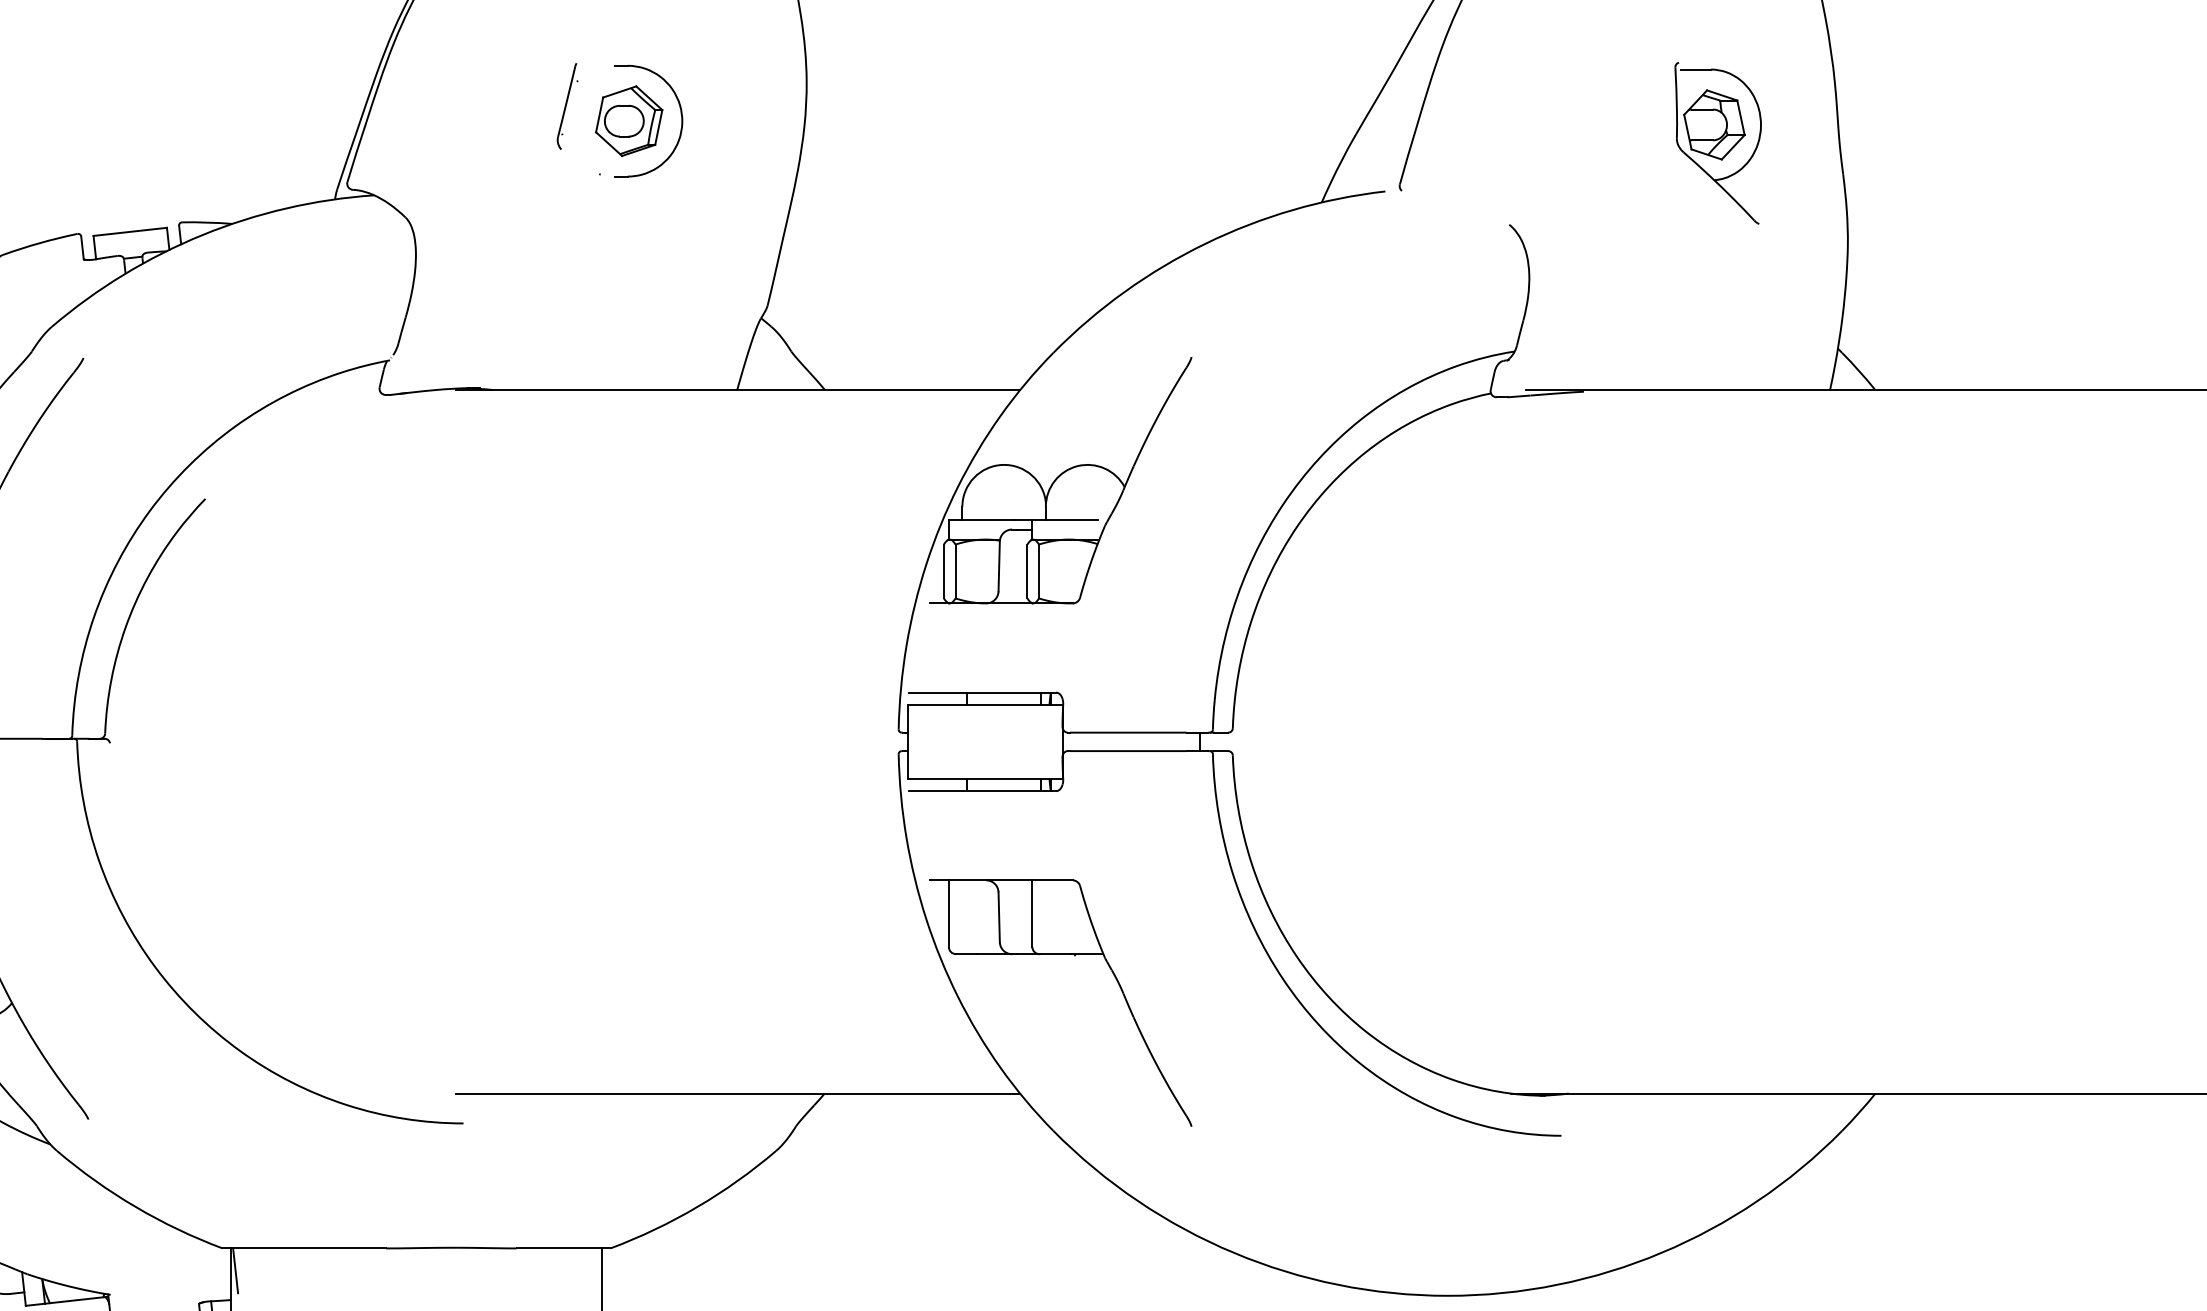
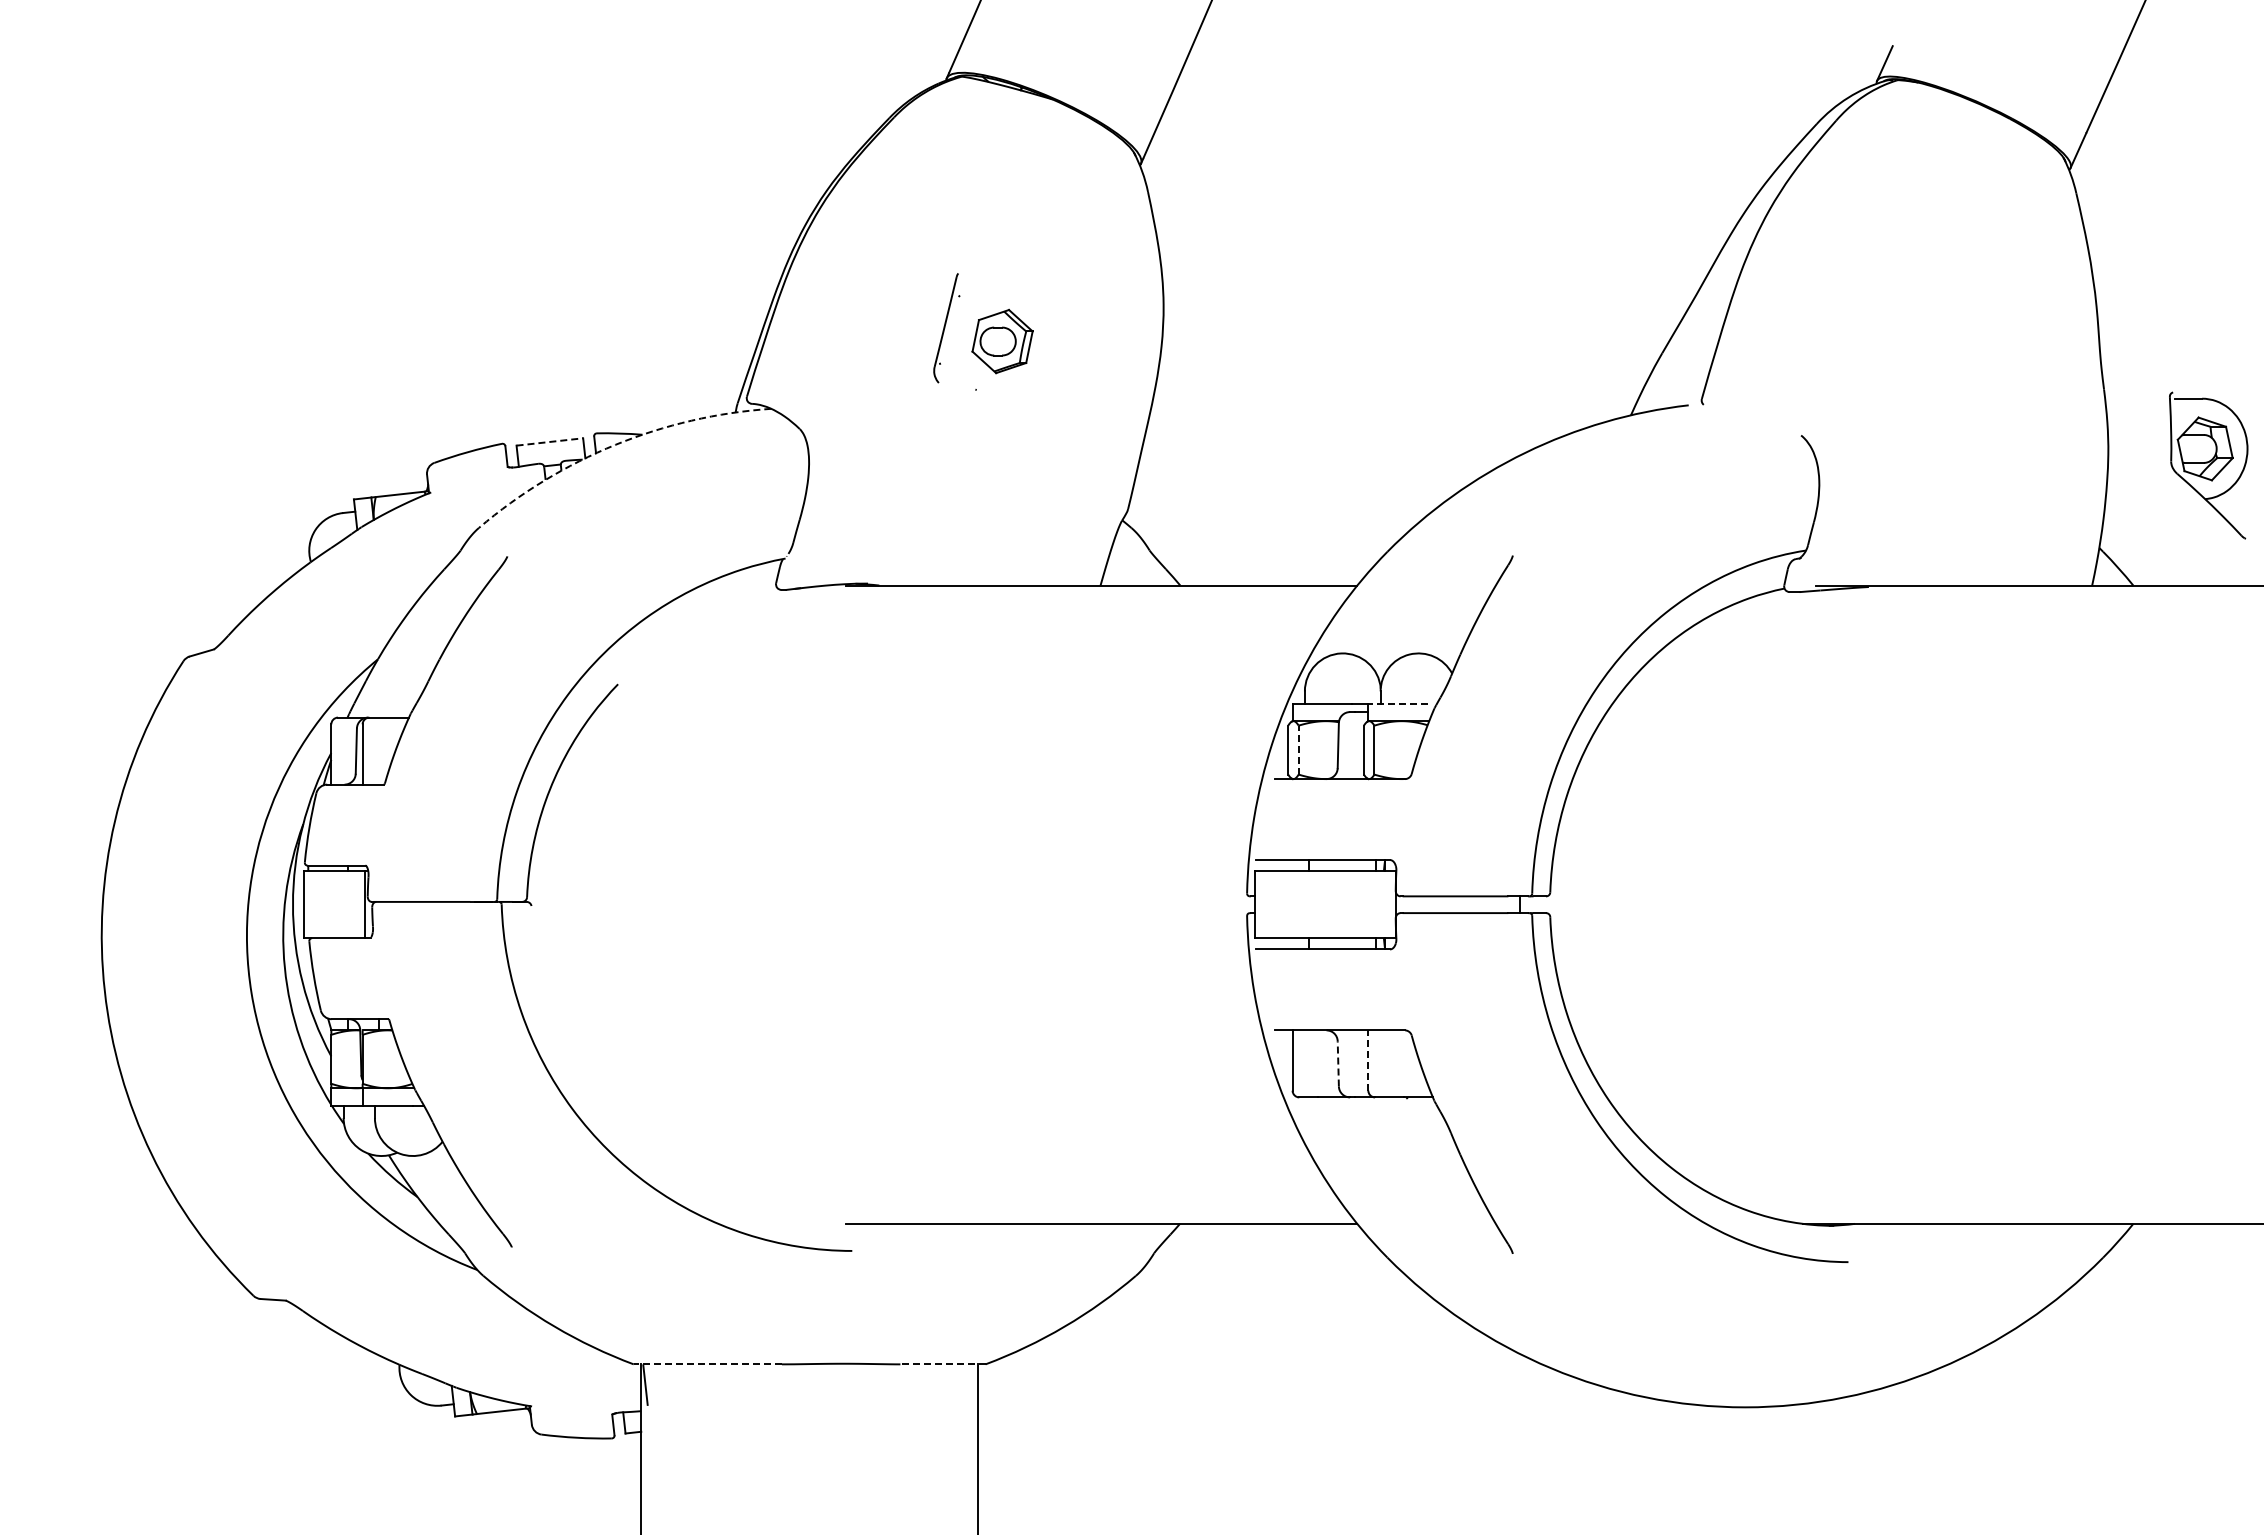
part: (567, 105) -> (946, 327), size x1.4
part: (680, 121) -> (1049, 341), removed
part: (1717, 143) -> (2208, 465), moved
line: (129, 231) -> (549, 441), solid -> dashed
arc: (202, 234) -> (615, 444), solid -> dashed
line: (1065, 520) -> (1398, 703), solid -> dashed
line: (955, 570) -> (1298, 749), solid -> dashed
line: (1032, 913) -> (1368, 1060), solid -> dashed
line: (999, 916) -> (1338, 1063), solid -> dashed
line: (303, 1248) -> (707, 1364), solid -> dashed
line: (562, 1248) -> (942, 1364), solid -> dashed

